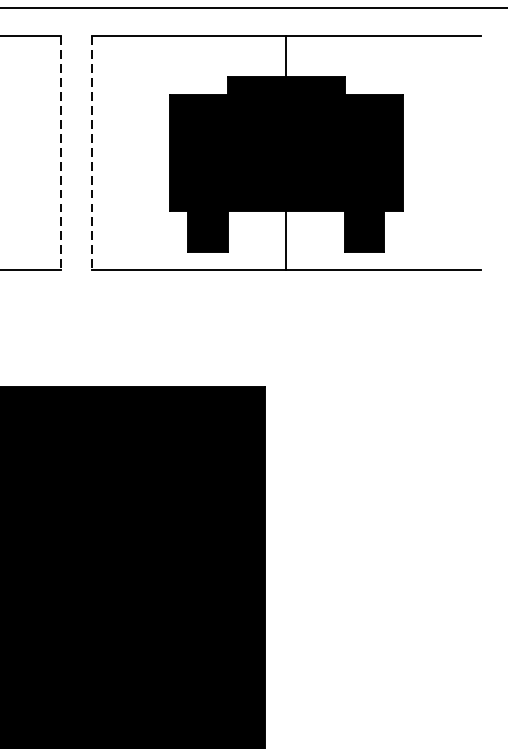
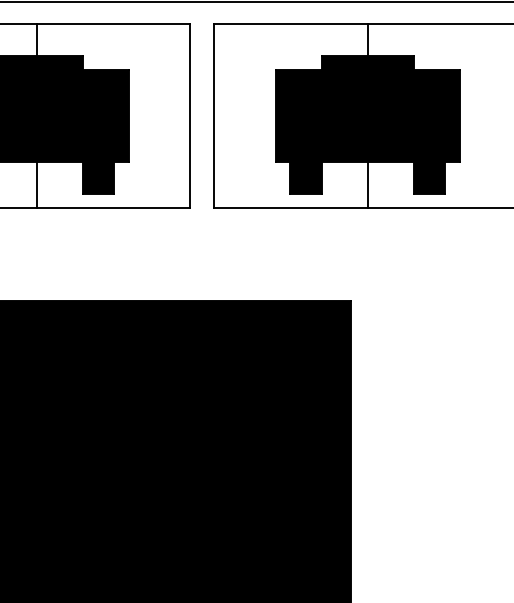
line: (61, 153) -> (190, 116), dashed -> solid
line: (92, 153) -> (214, 116), dashed -> solid

